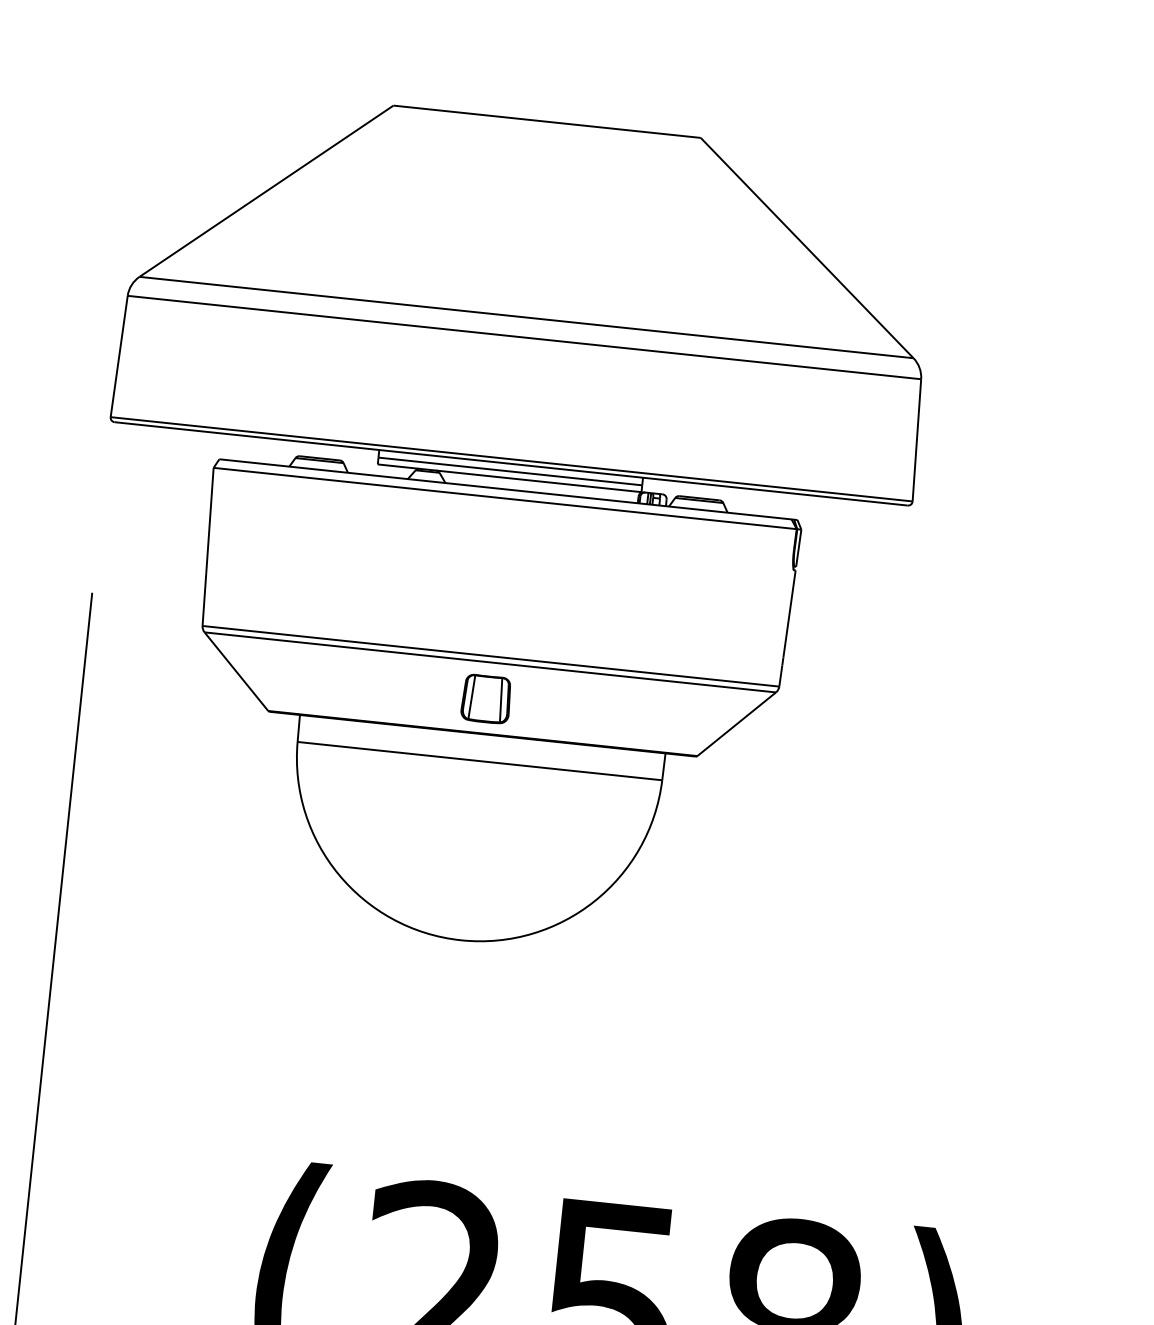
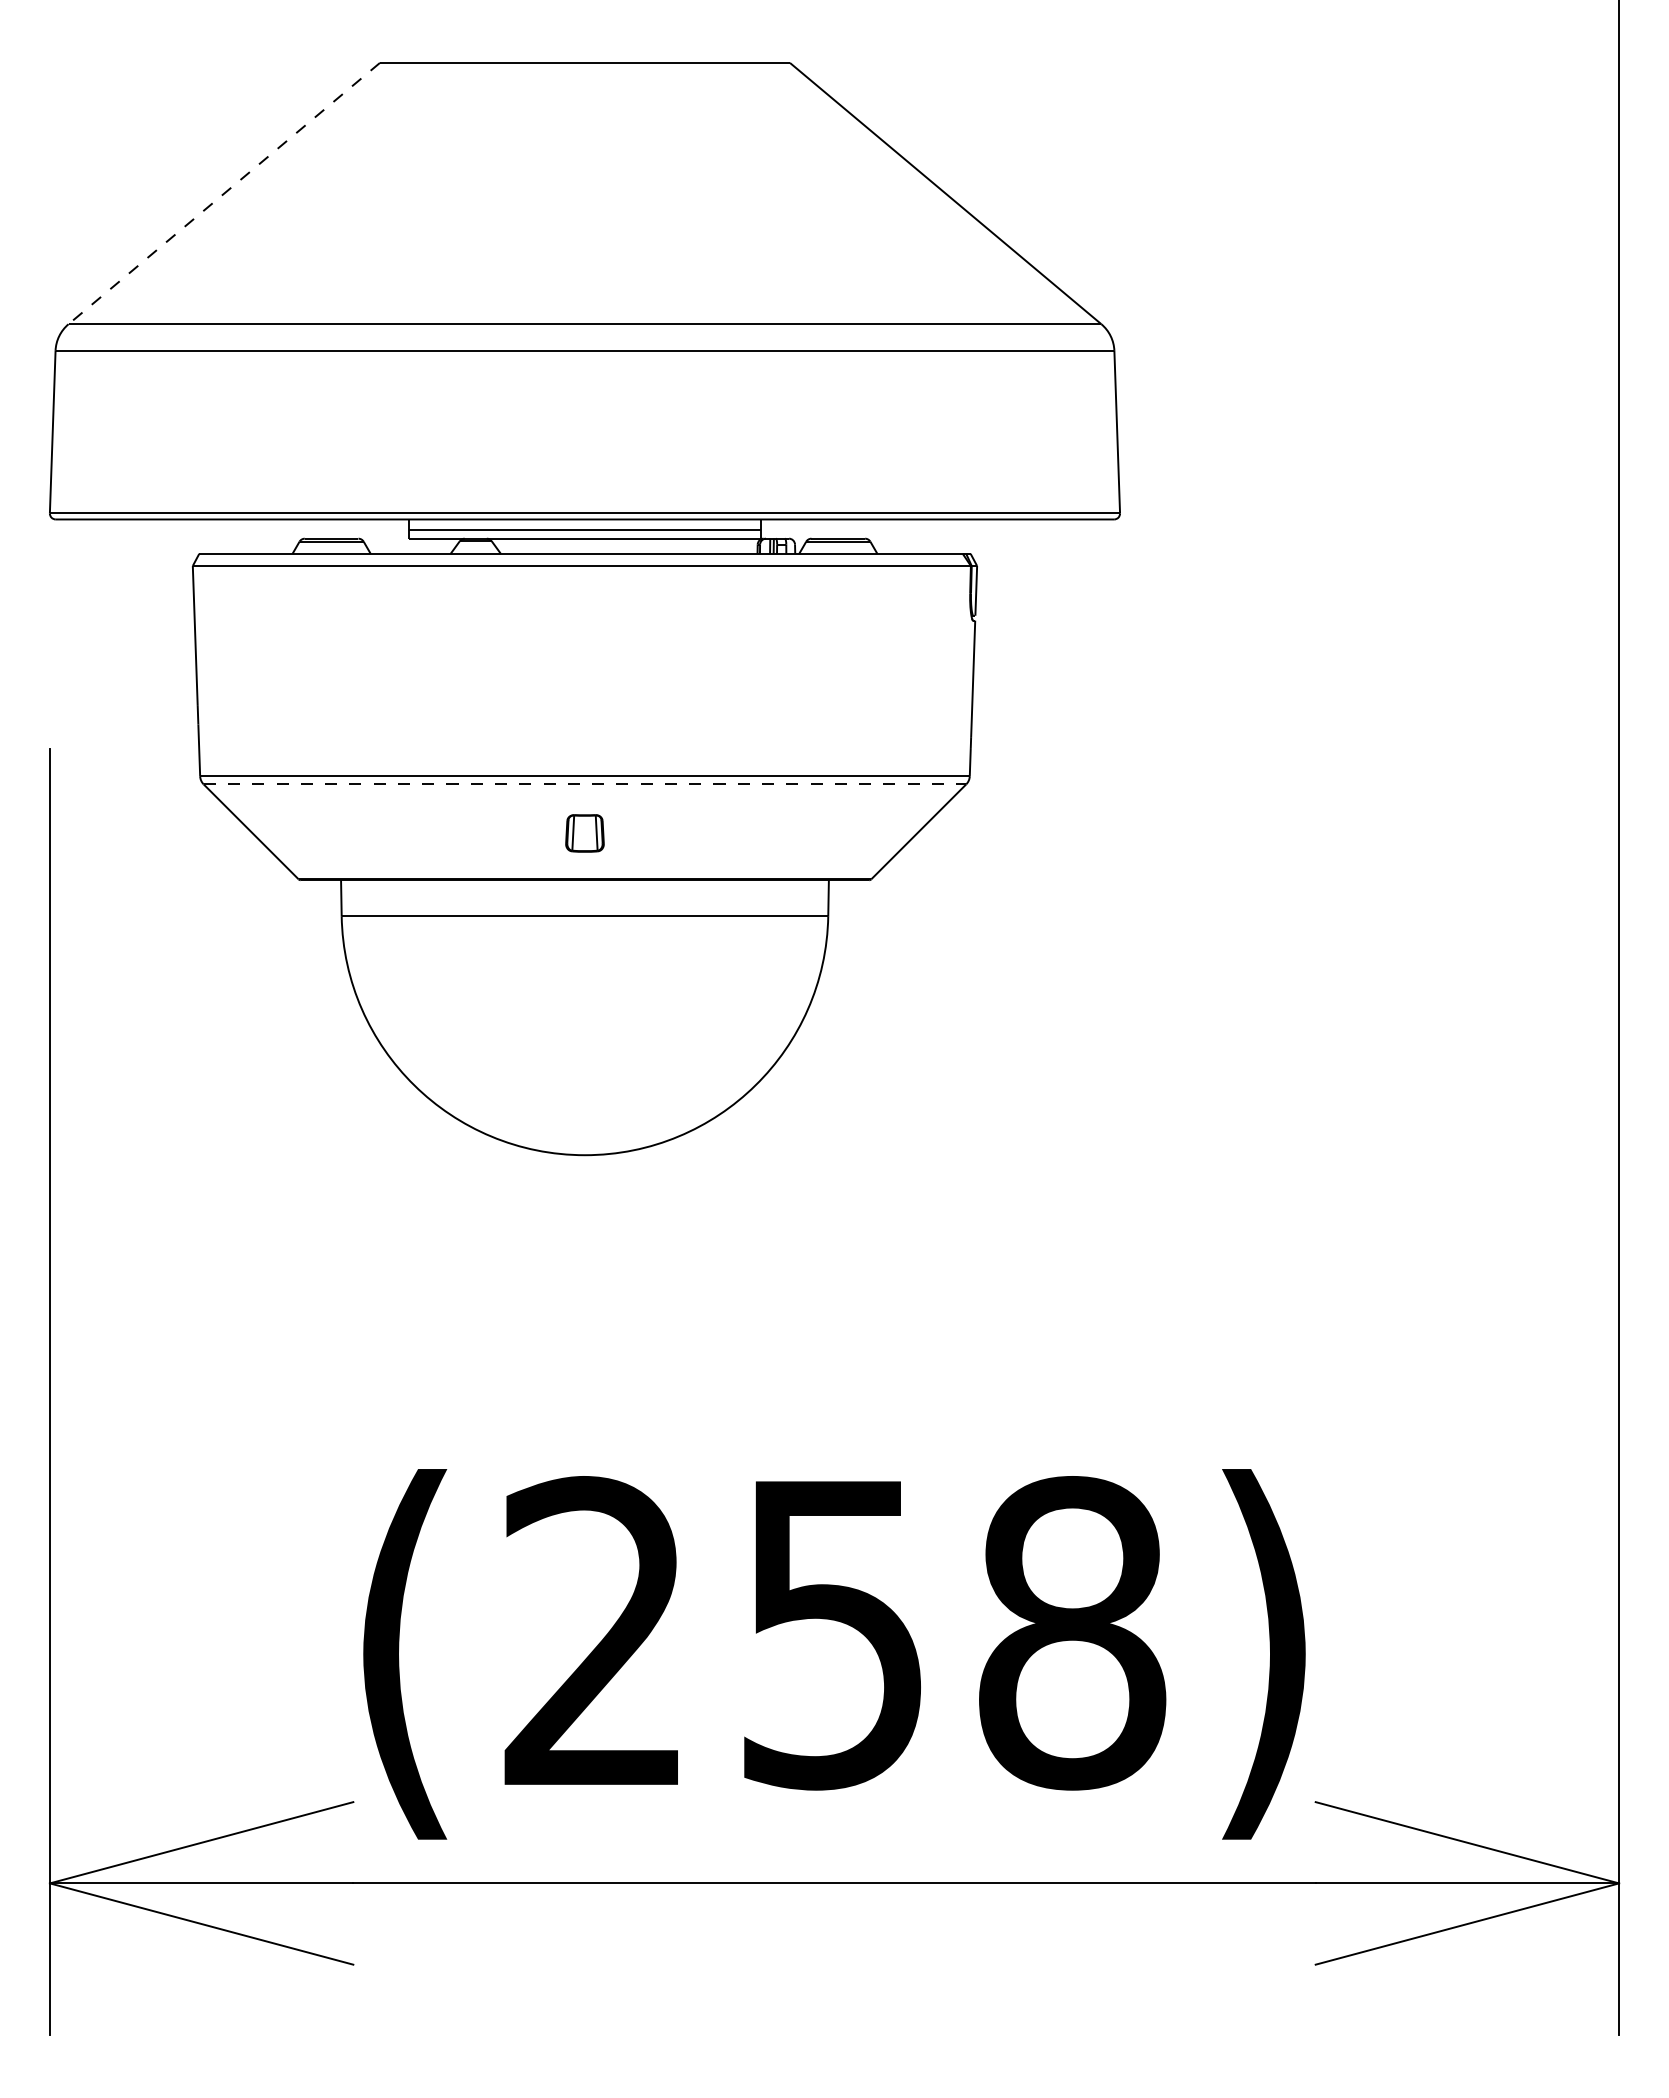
line: (265, 191) -> (223, 193), solid -> dashed
line: (490, 662) -> (585, 784), solid -> dashed
part: (486, 699) -> (584, 833), size x0.6

